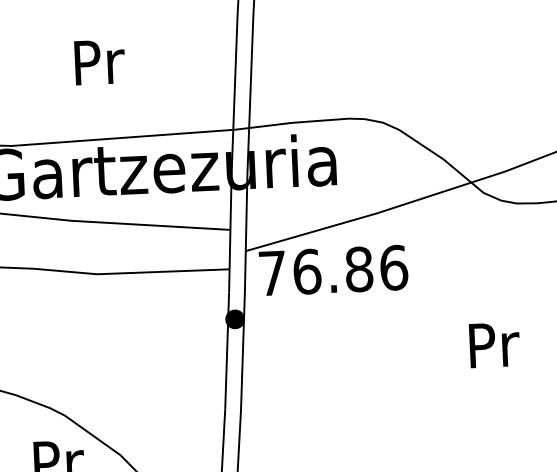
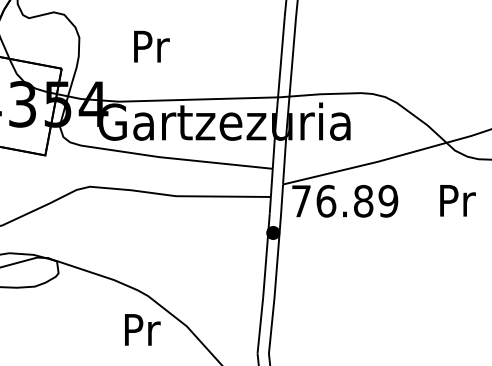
text: (99, 62) -> (151, 46), moved
text: (393, 266) -> (388, 200), 76.86 -> 76.89
text: (493, 344) -> (457, 200), moved

